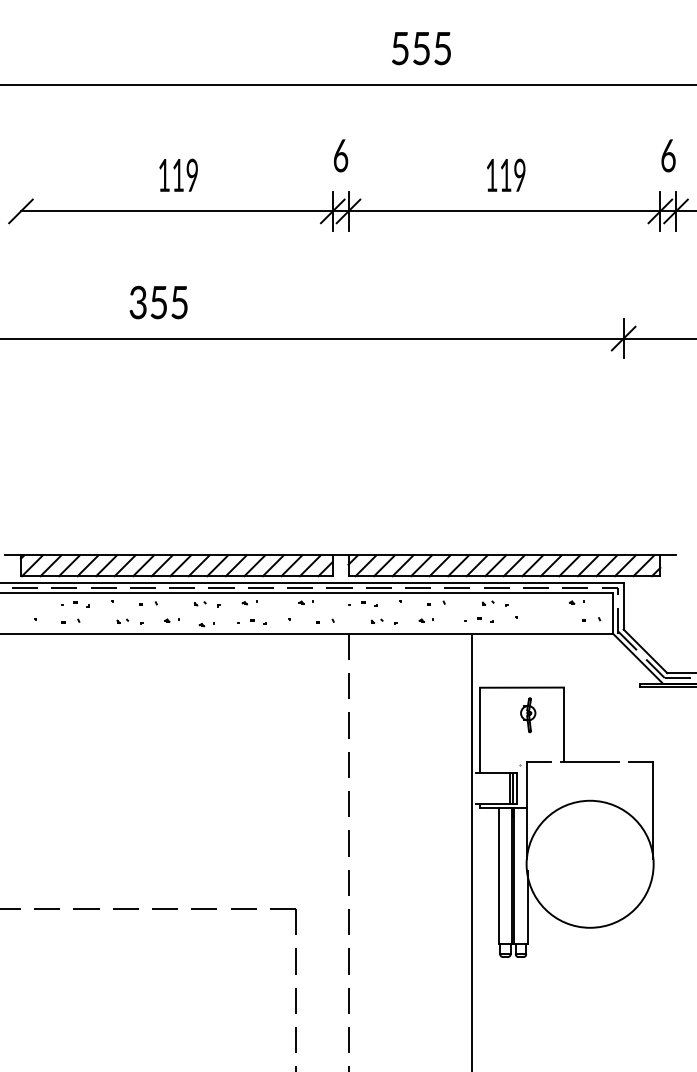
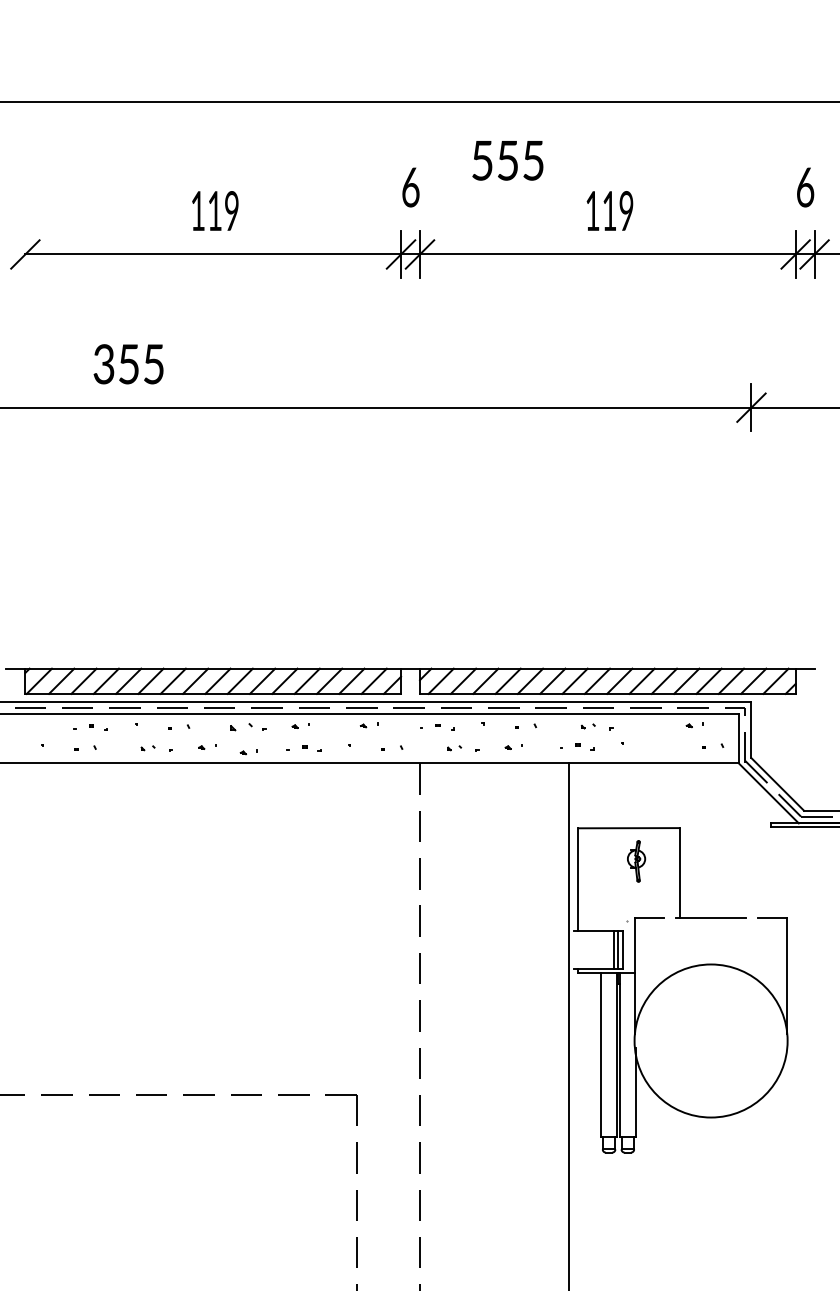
text: (421, 48) -> (507, 160), moved
text: (158, 302) -> (128, 364), moved
part: (200, 603) -> (241, 726), size x1.6

